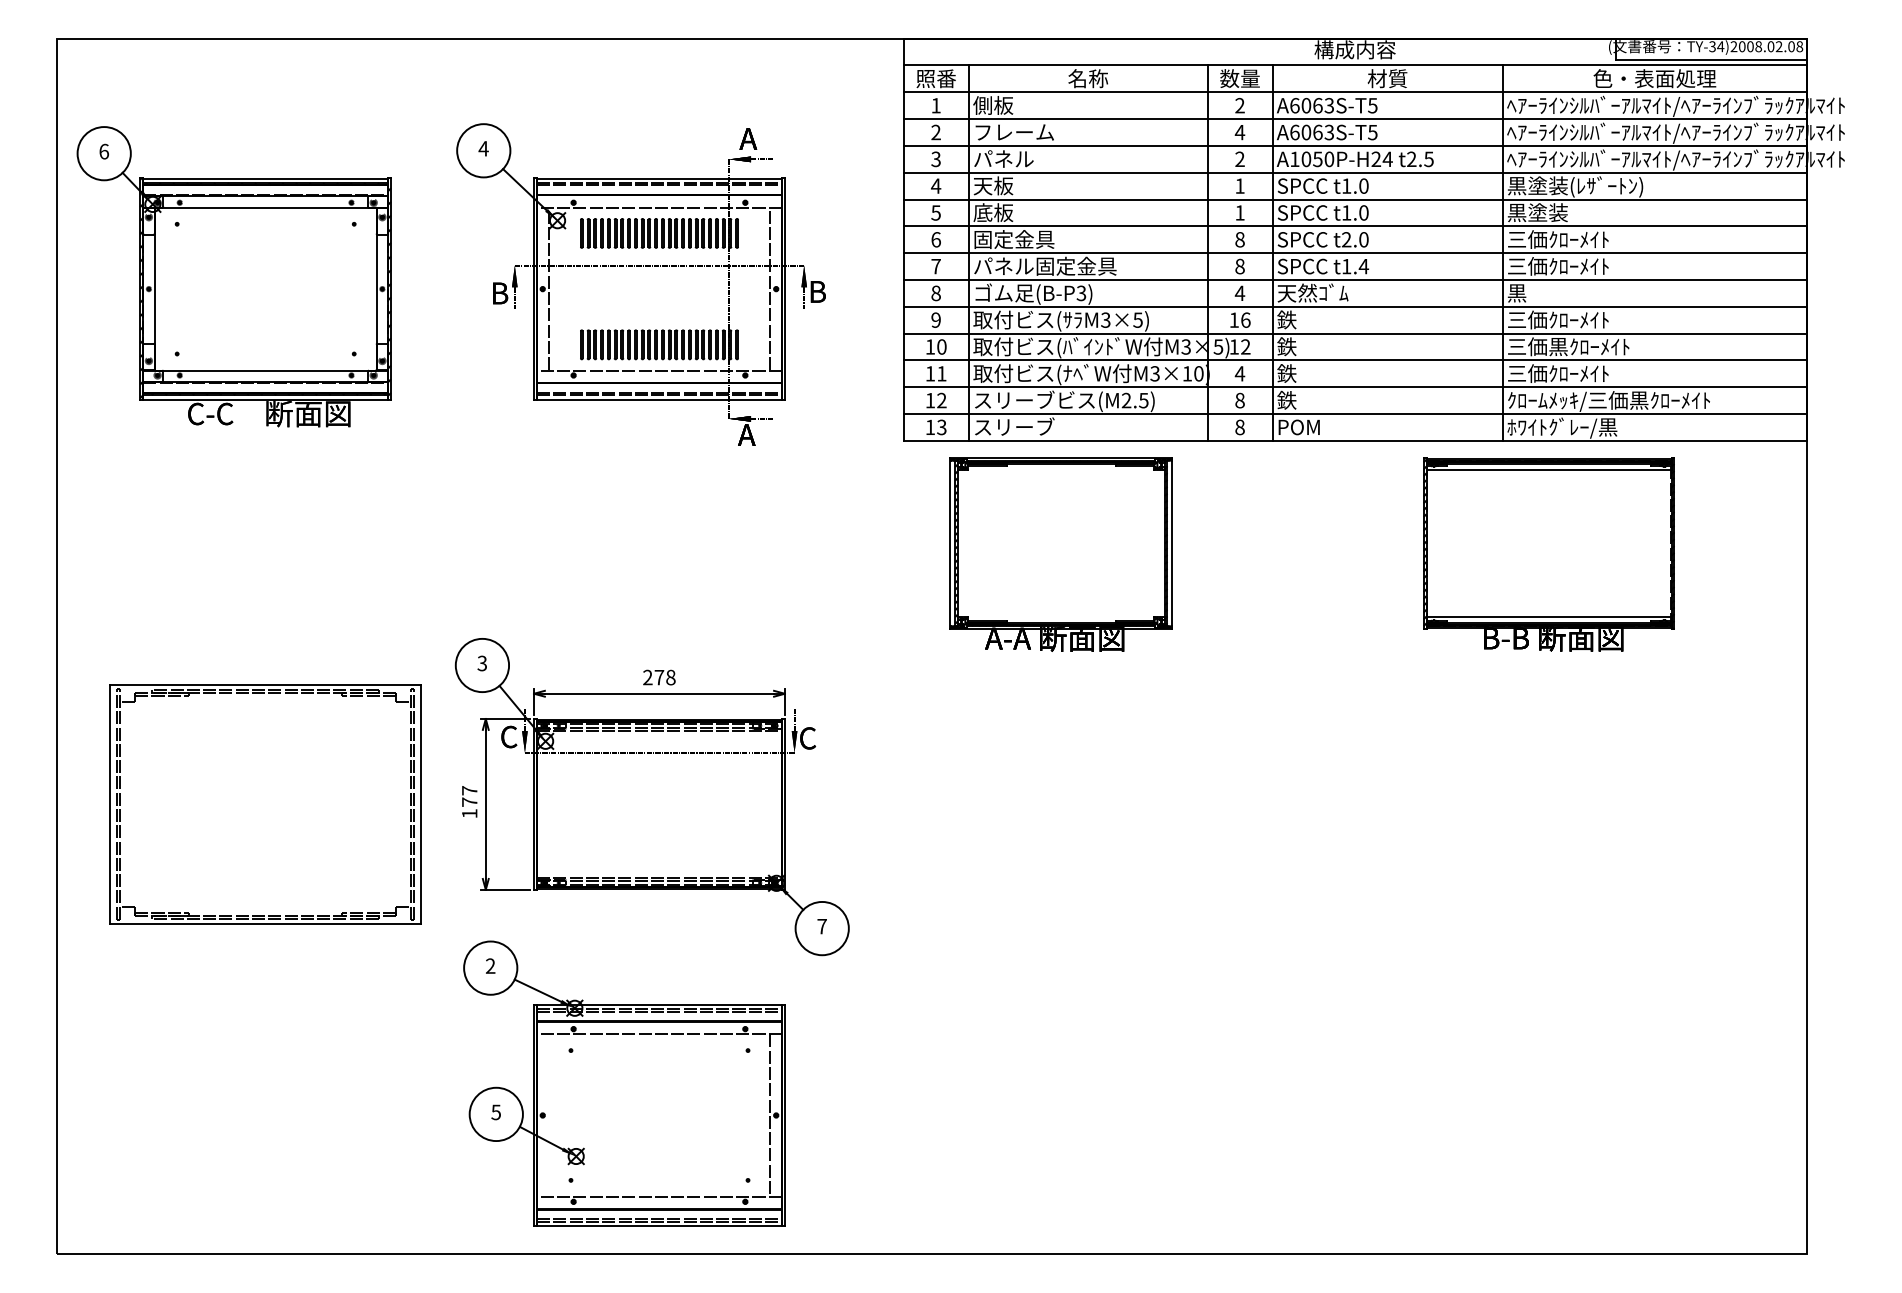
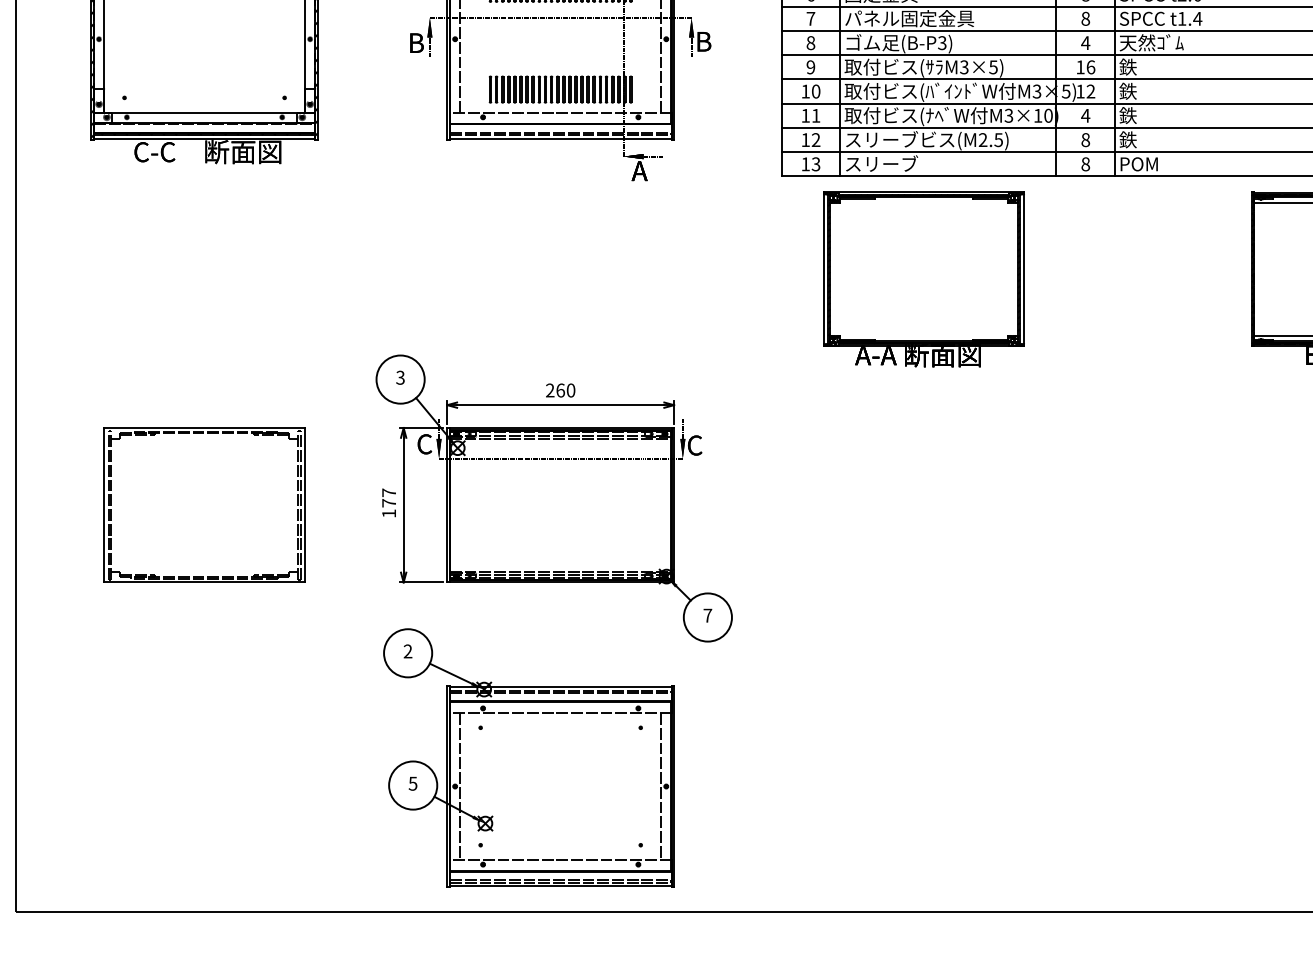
text: (664, 677) -> (565, 390), 278 -> 260
part: (265, 804) -> (204, 505), size x0.71
line: (548, 1115) -> (460, 786), added

